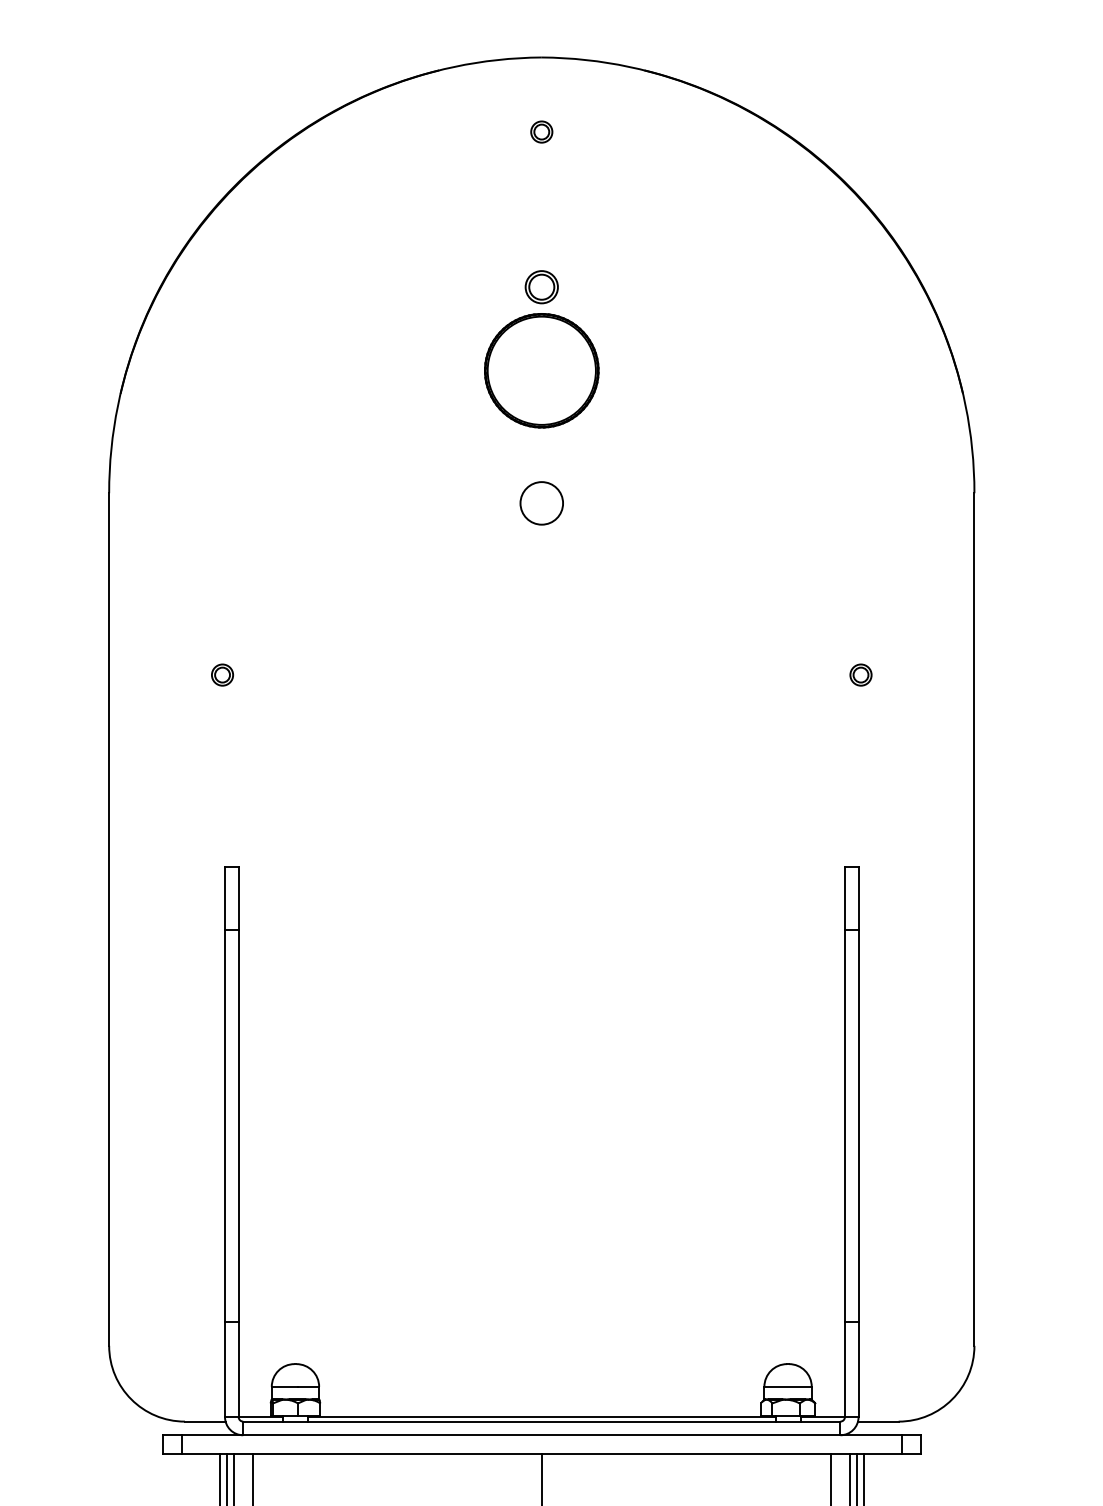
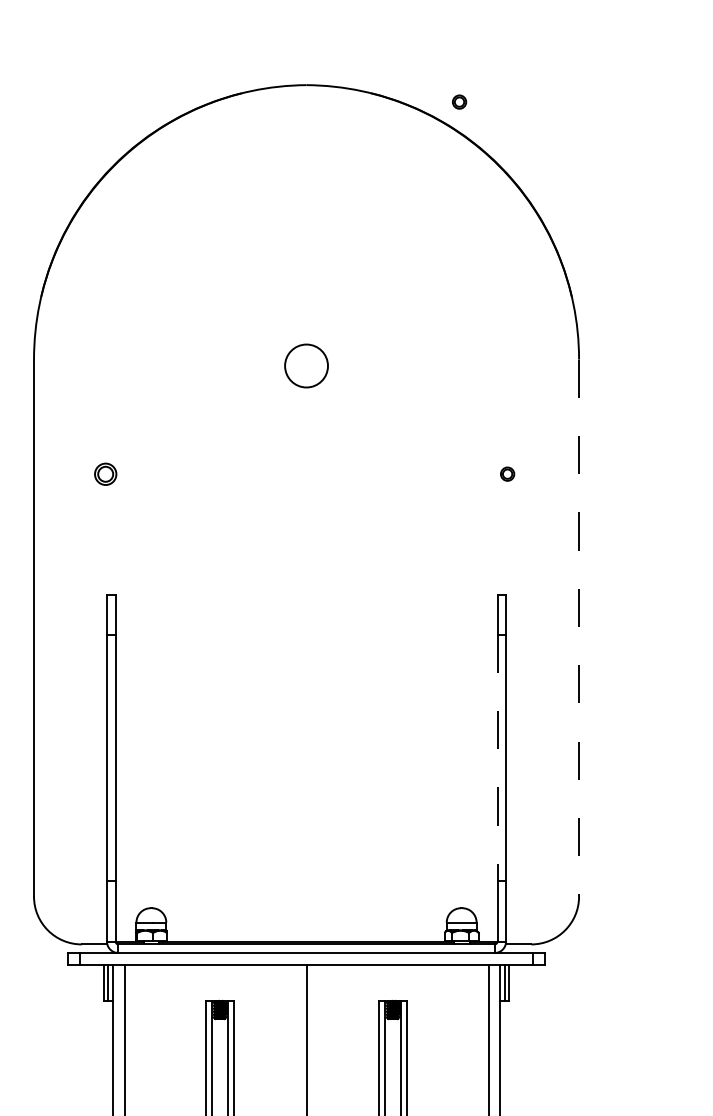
part: (541, 131) -> (459, 101), moved
part: (541, 348) -> (306, 268), removed
circle: (541, 502) -> (306, 365), size x1.6
part: (221, 674) -> (104, 473), size x1.6
line: (975, 920) -> (579, 628), solid -> dashed
line: (844, 1126) -> (497, 758), solid -> dashed

